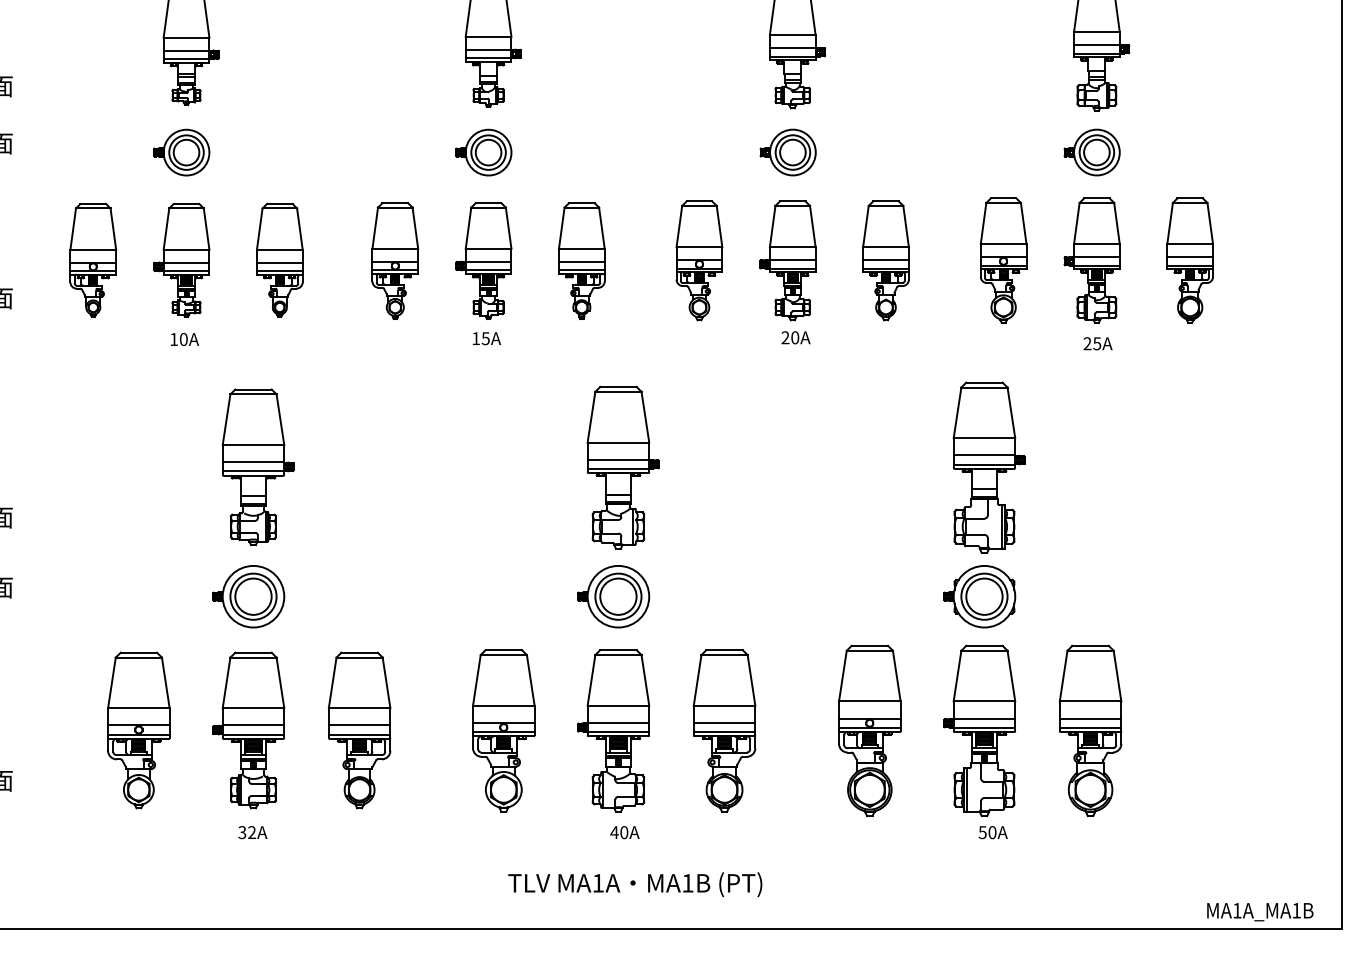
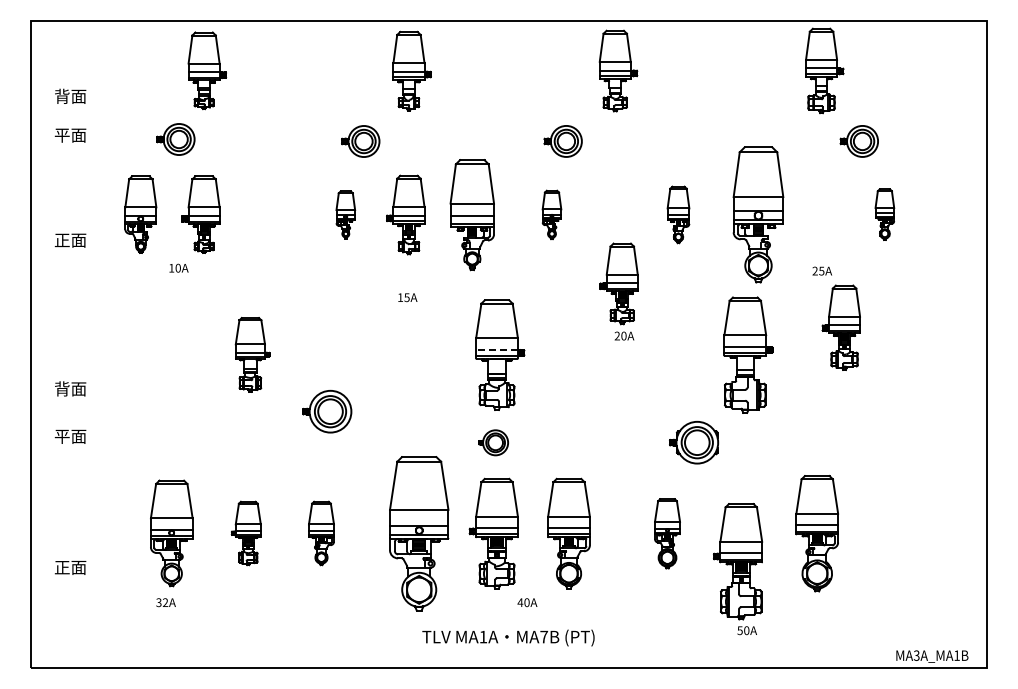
part: (181, 152) -> (175, 139), moved
part: (483, 152) -> (360, 141), moved
part: (787, 152) -> (562, 141), moved
part: (1090, 152) -> (858, 141), moved
part: (279, 260) -> (267, 214), removed
part: (395, 260) -> (345, 214), size x0.6
part: (580, 260) -> (471, 214), size x1.4
part: (698, 260) -> (551, 214), size x0.6
part: (885, 260) -> (678, 214), size x0.7
part: (1002, 260) -> (757, 214), size x1.6
part: (1090, 260) -> (840, 327), moved
part: (1189, 260) -> (884, 214), size x0.6
part: (787, 272) -> (618, 291), moved
text: (184, 338) -> (178, 267), moved
text: (486, 338) -> (407, 297), moved
line: (619, 459) -> (497, 349), solid -> dashed
part: (257, 466) -> (252, 354), size x0.7
part: (249, 596) -> (327, 411), moved
part: (613, 596) -> (493, 442), size x0.6
part: (980, 596) -> (694, 442), moved
part: (249, 730) -> (246, 533), size x0.6
part: (359, 730) -> (321, 533), size x0.6
part: (504, 730) -> (419, 533), size x1.4
part: (869, 730) -> (667, 533), size x0.6
part: (980, 742) -> (738, 569), moved
text: (251, 832) -> (165, 602), moved
text: (625, 832) -> (527, 602), moved
text: (688, 882) -> (544, 636), MA1B -> MA7B
text: (1236, 910) -> (916, 655), MA1A_MA1B -> MA3A_MA1B

